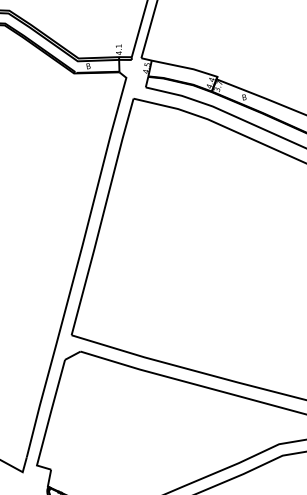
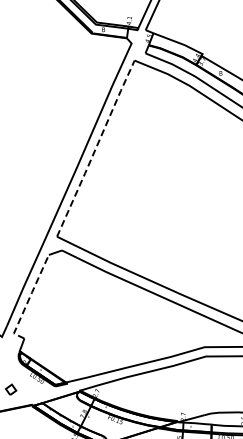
line: (102, 216) -> (95, 148), solid -> dashed
line: (49, 418) -> (29, 298), solid -> dashed

